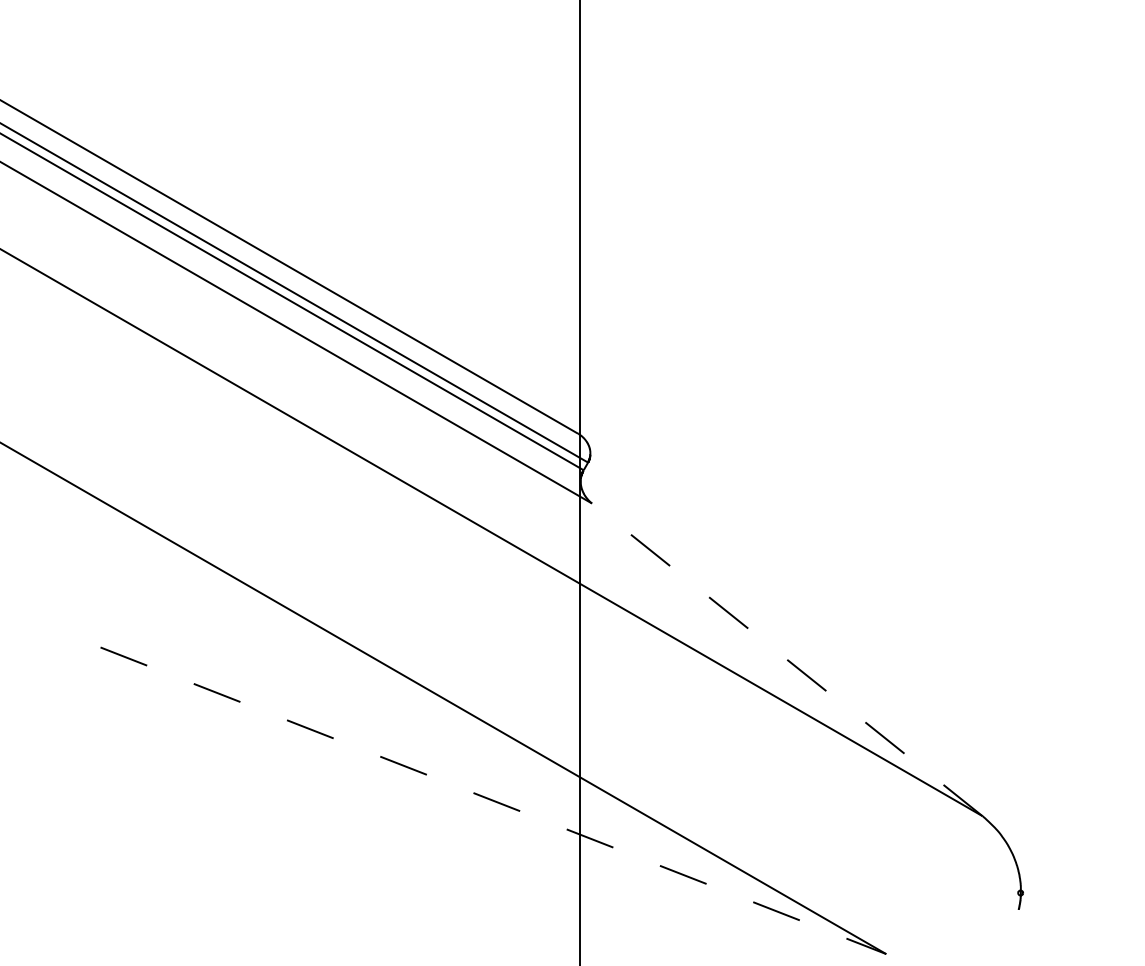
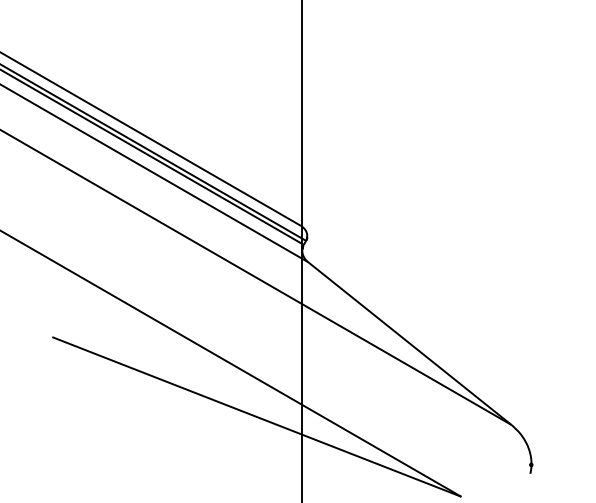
line: (786, 659) -> (409, 343), dashed -> solid
line: (492, 799) -> (256, 416), dashed -> solid

